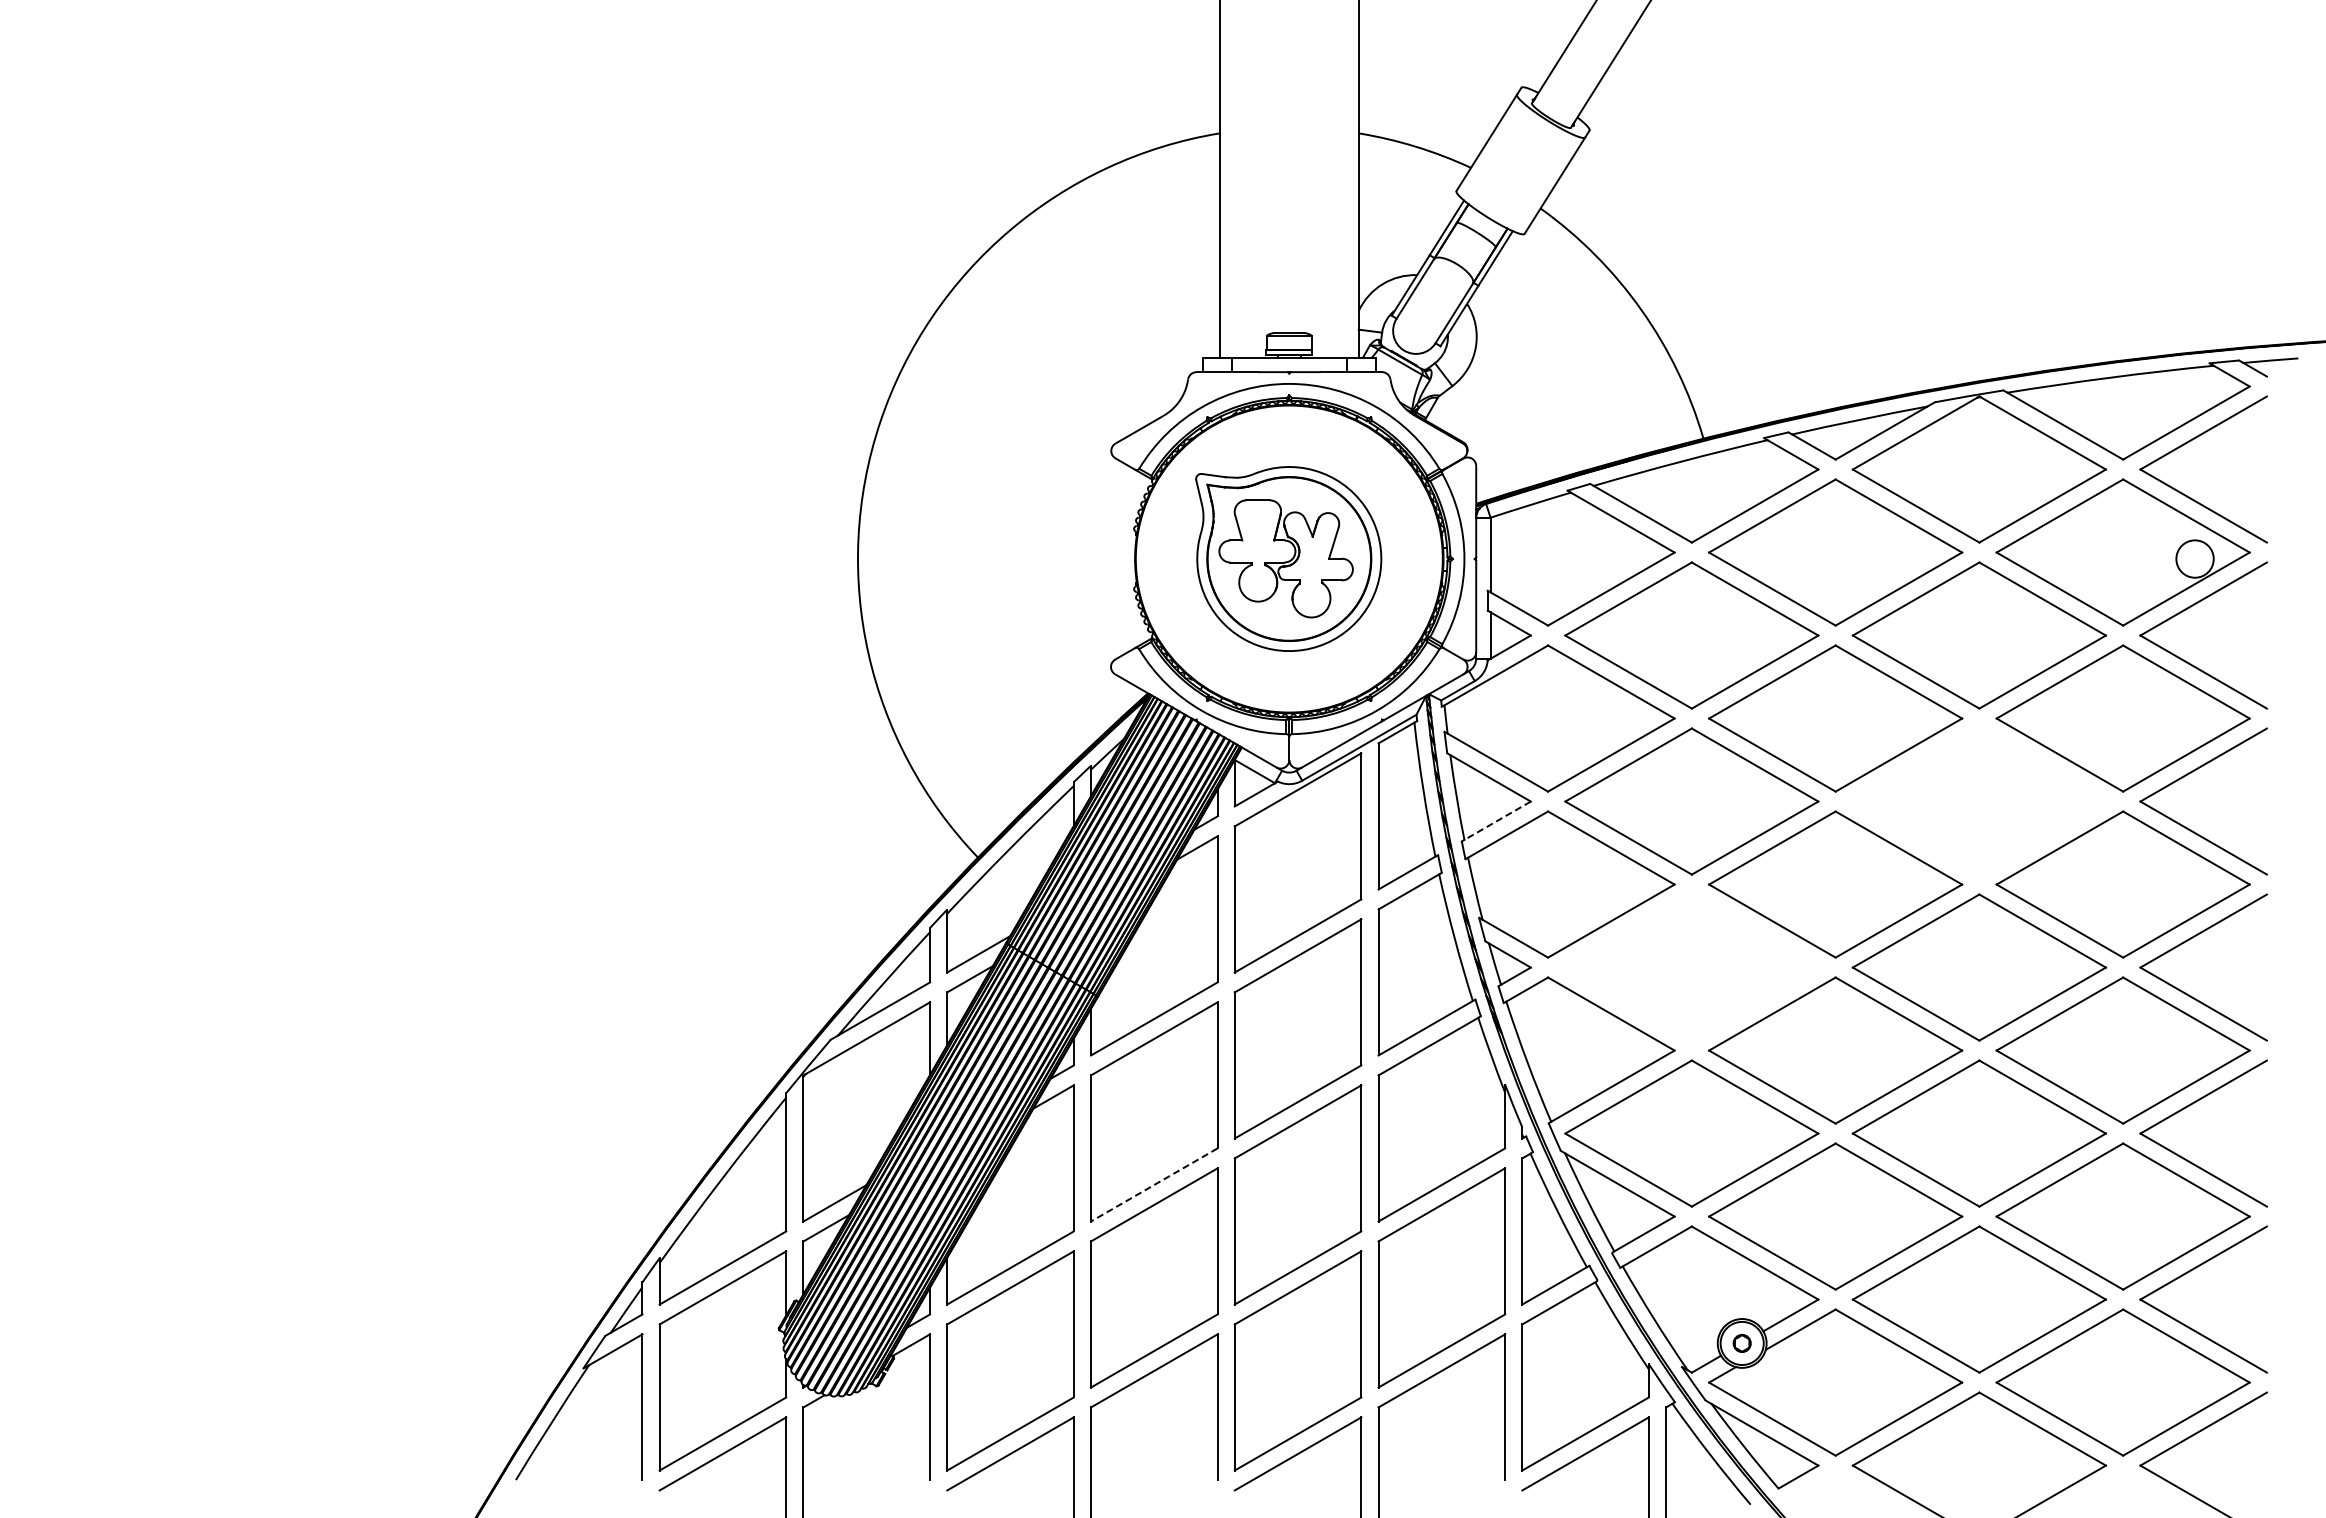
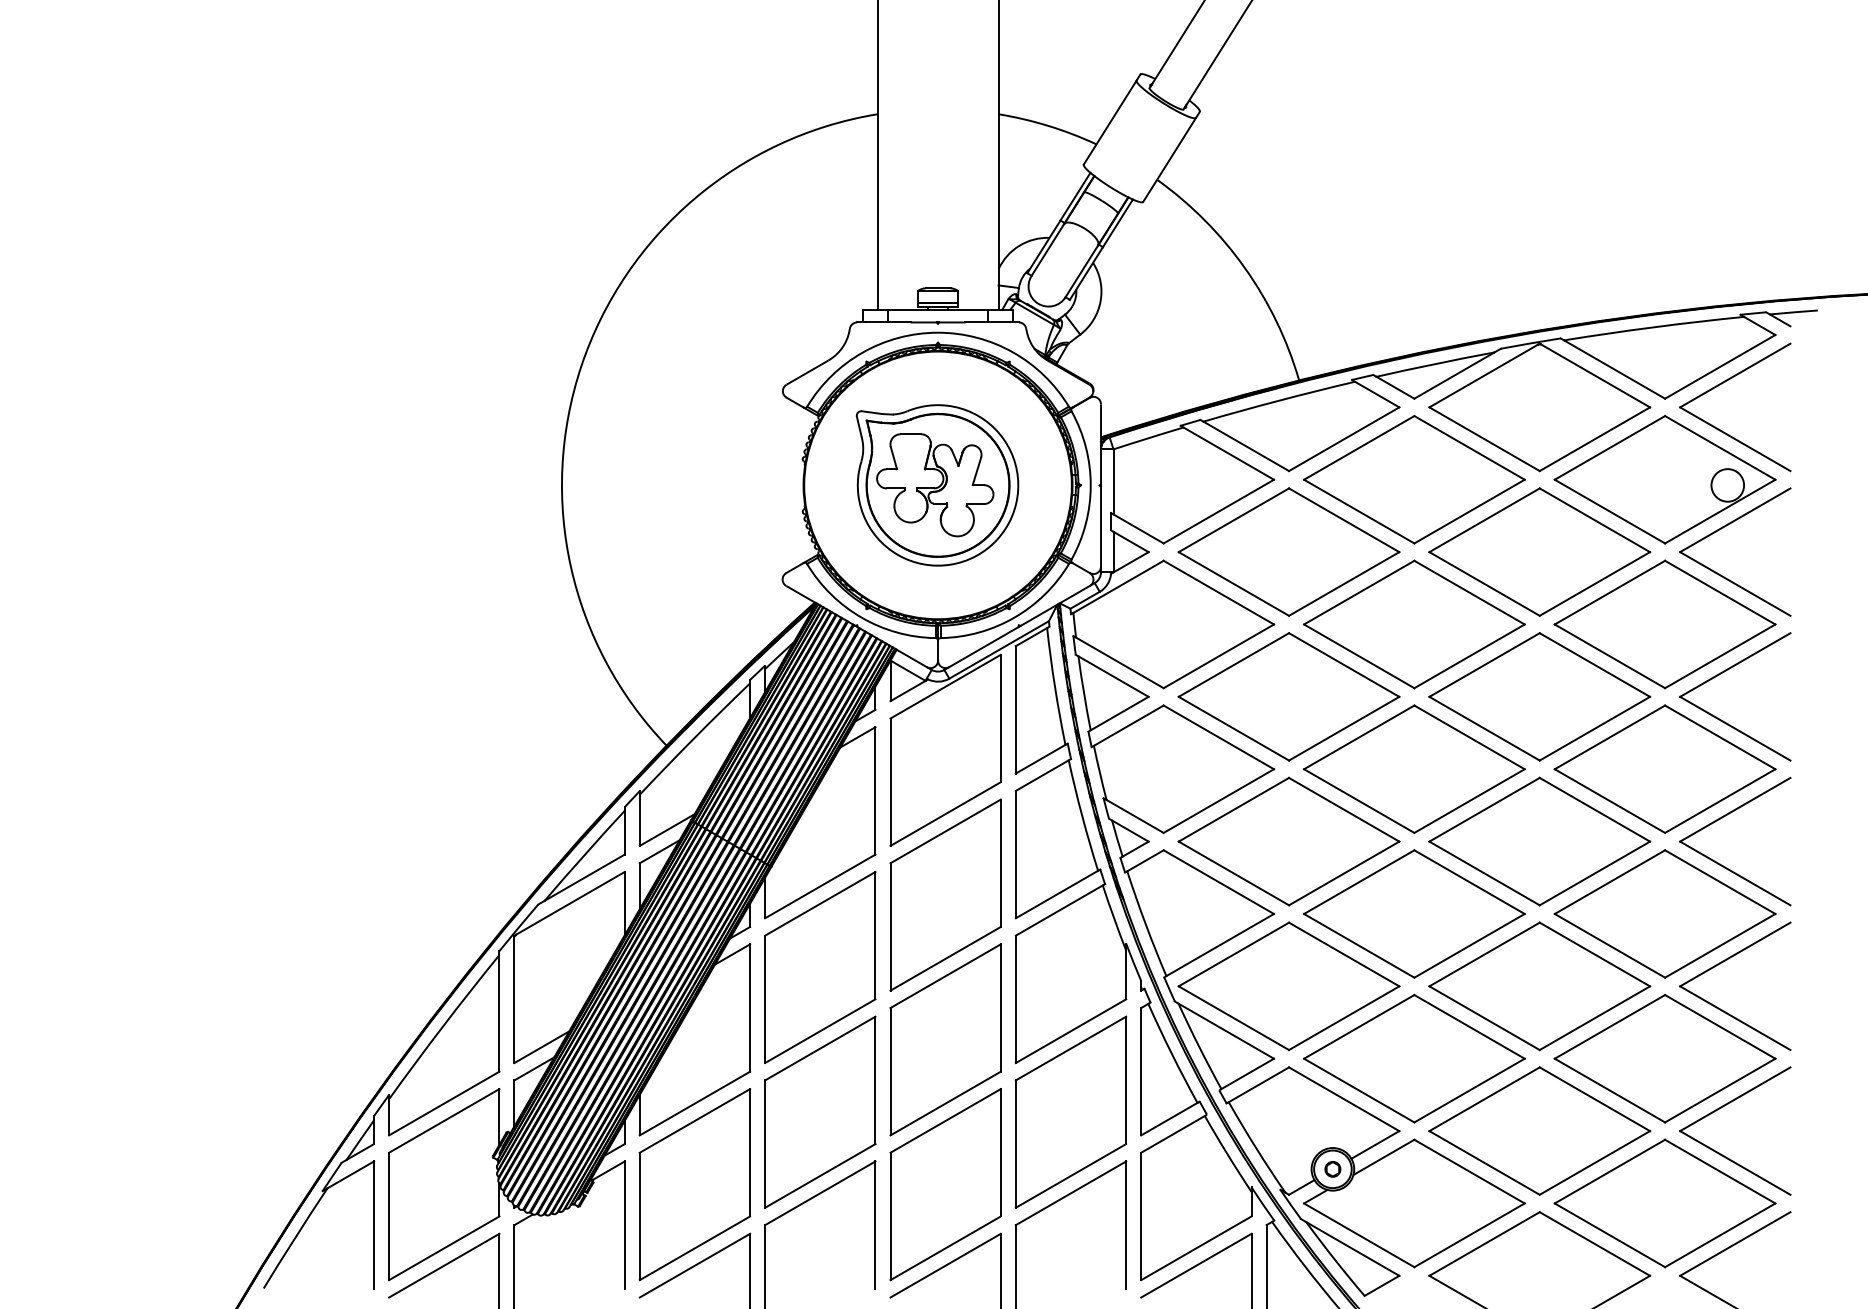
part: (1979, 801) -> (1539, 696), added
line: (1497, 820) -> (1119, 713), dashed -> solid
part: (1691, 967) -> (1288, 841), added
line: (1153, 1185) -> (819, 1031), dashed -> solid

